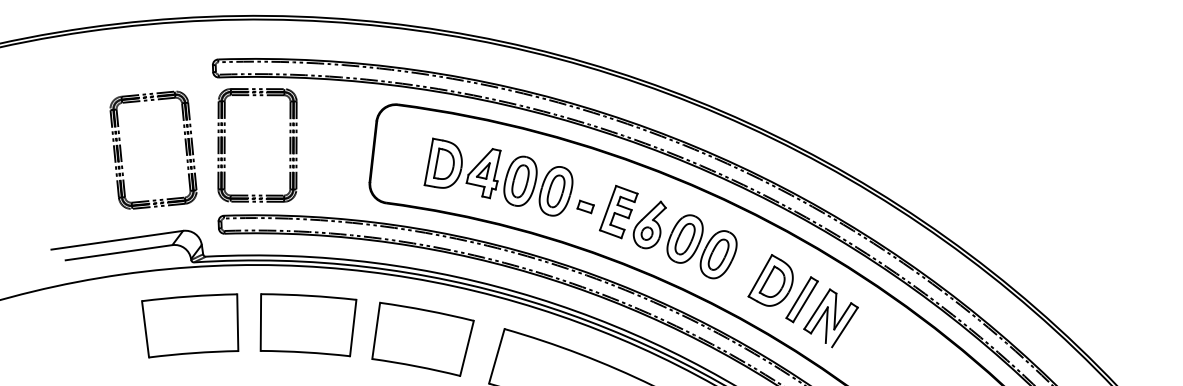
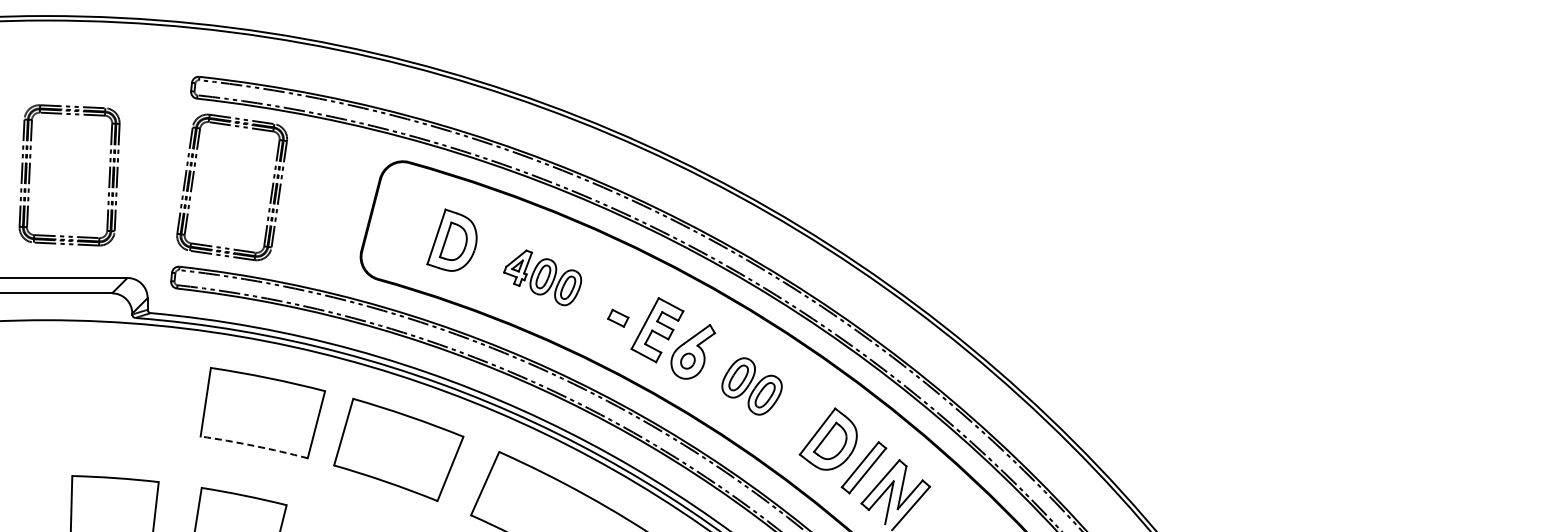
part: (121, 154) -> (30, 175), moved
part: (519, 182) -> (542, 277), size x0.6
part: (701, 246) -> (751, 386), size x0.7
part: (192, 325) -> (122, 394), removed
arc: (305, 352) -> (254, 445), solid -> dashed

